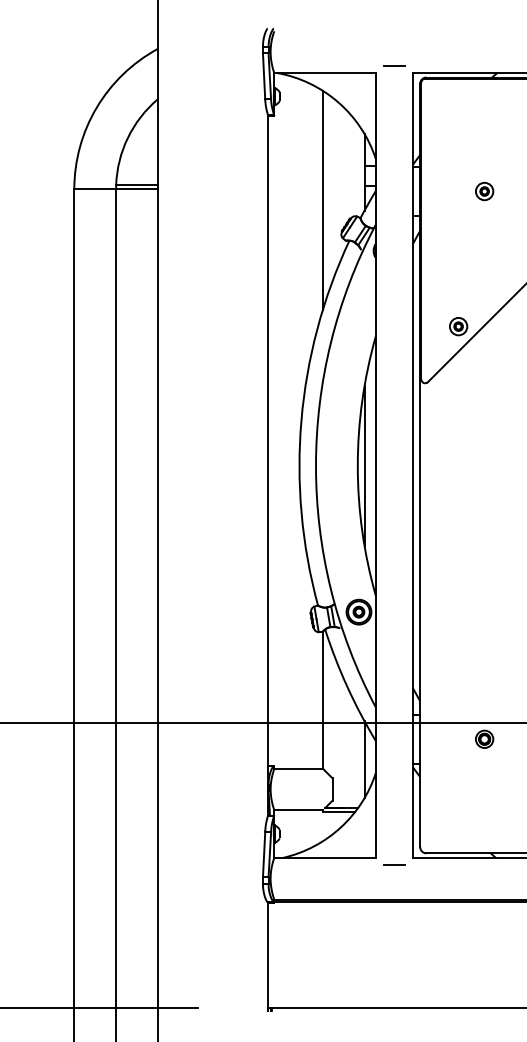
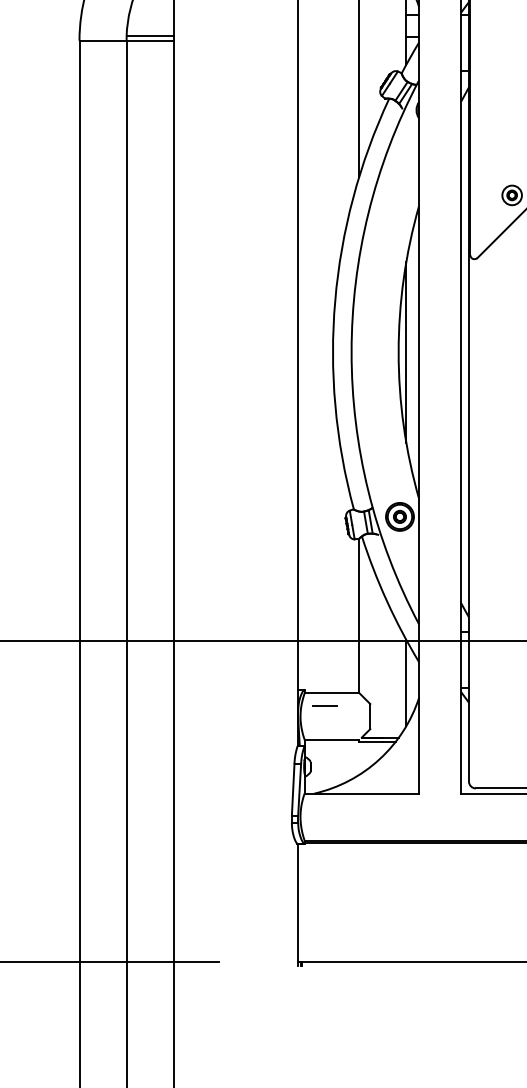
line: (394, 864) -> (325, 705), moved

